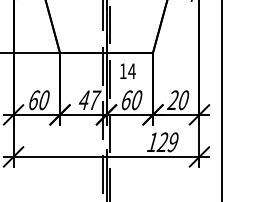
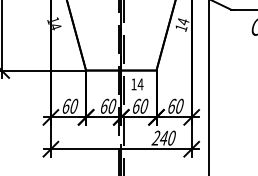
text: (89, 99) -> (108, 105), 47 -> 60
text: (172, 99) -> (171, 105), 20 -> 60
text: (162, 141) -> (163, 137), 129 -> 240

